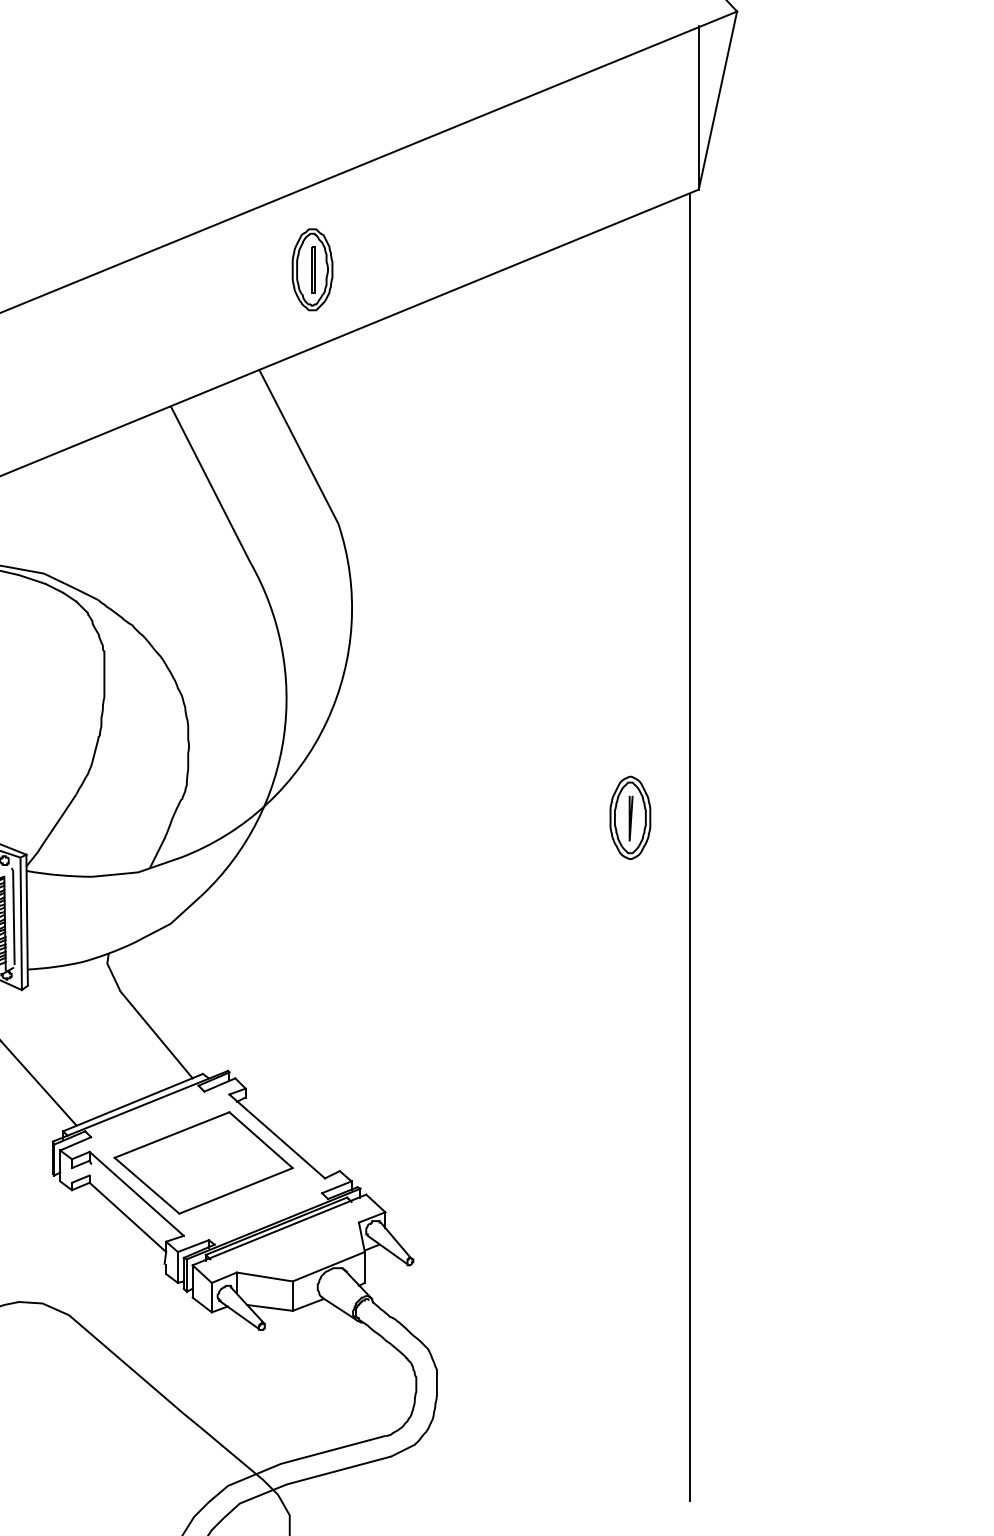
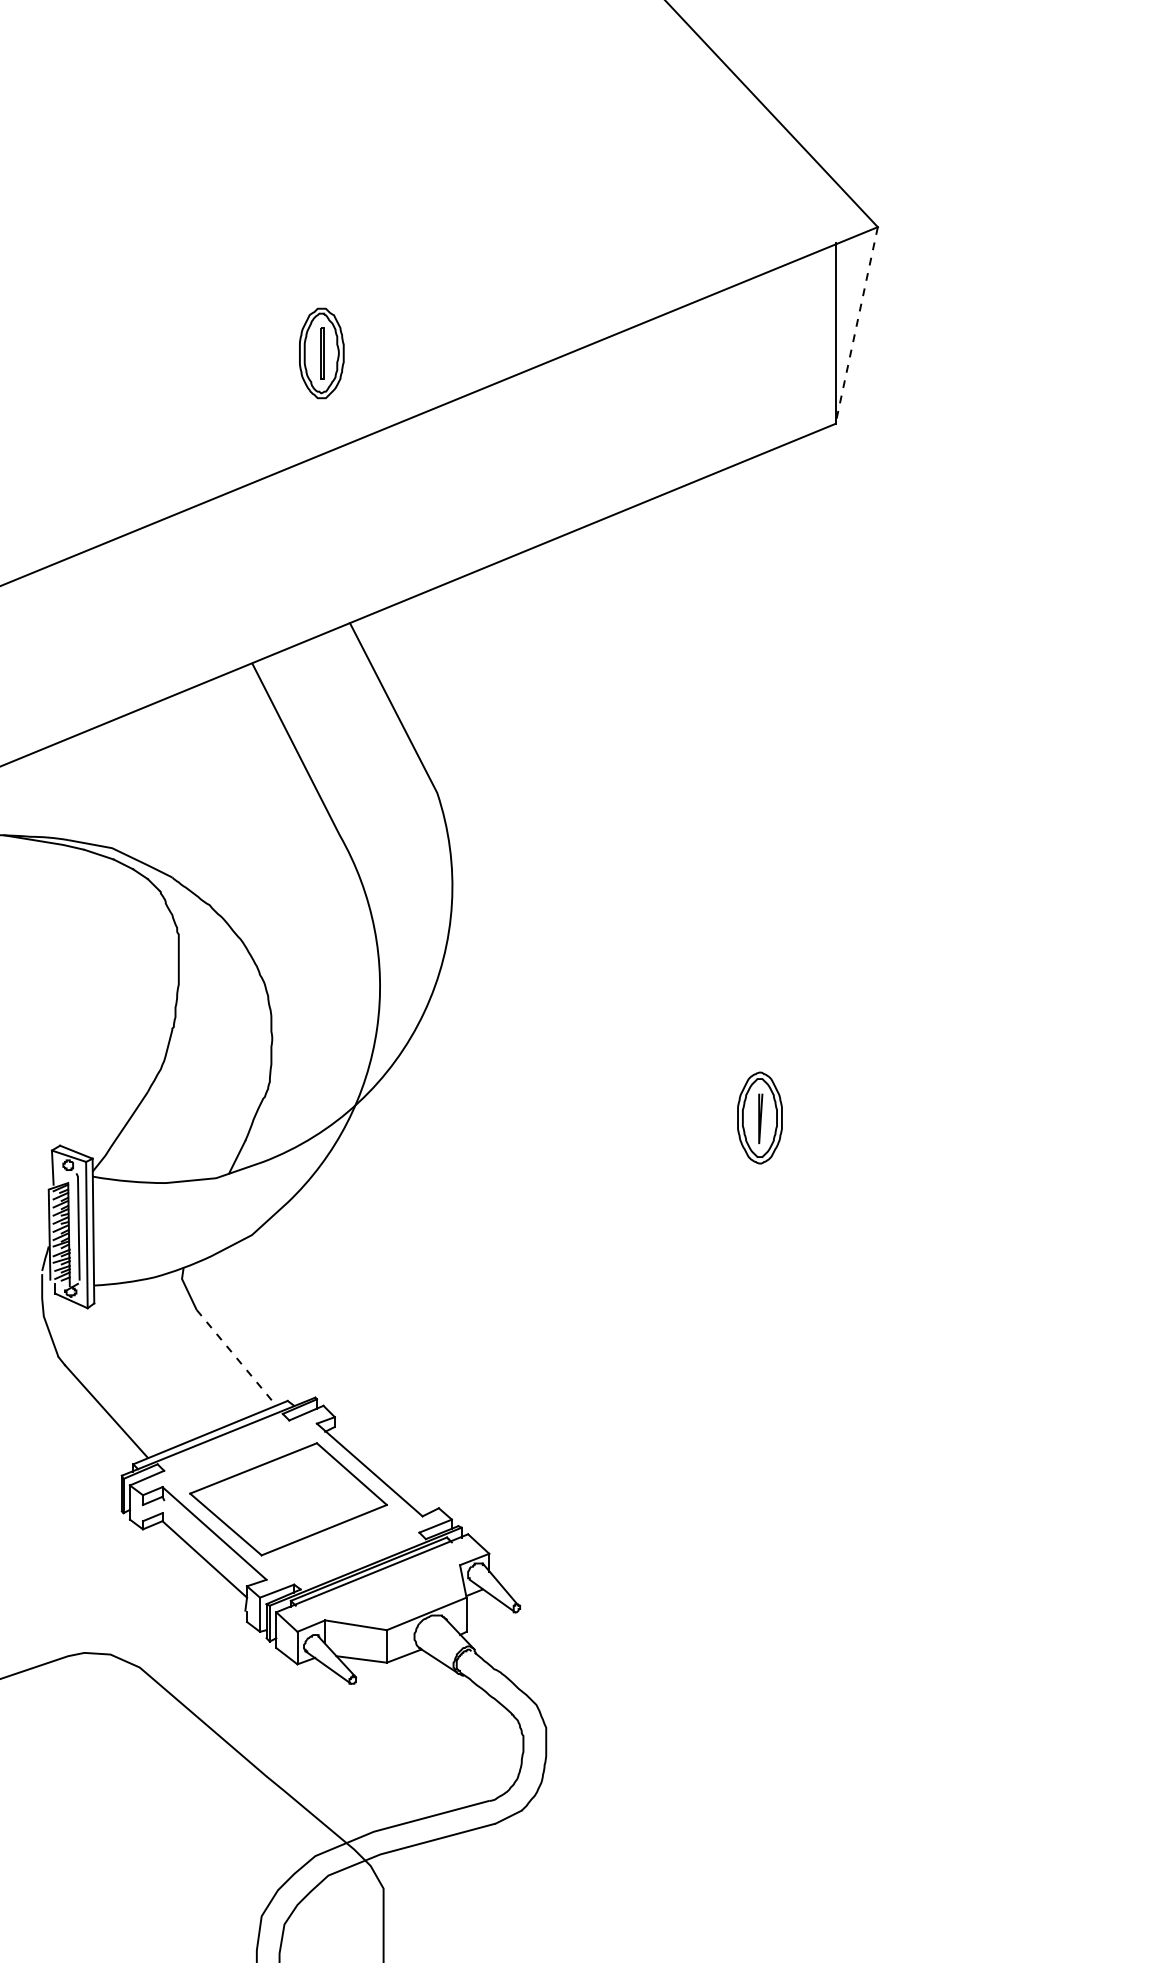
line: (717, 100) -> (856, 325), solid -> dashed
part: (312, 269) -> (321, 353), moved
line: (689, 847) -> (825, 1150), removed
line: (156, 1035) -> (236, 1358), solid -> dashed

